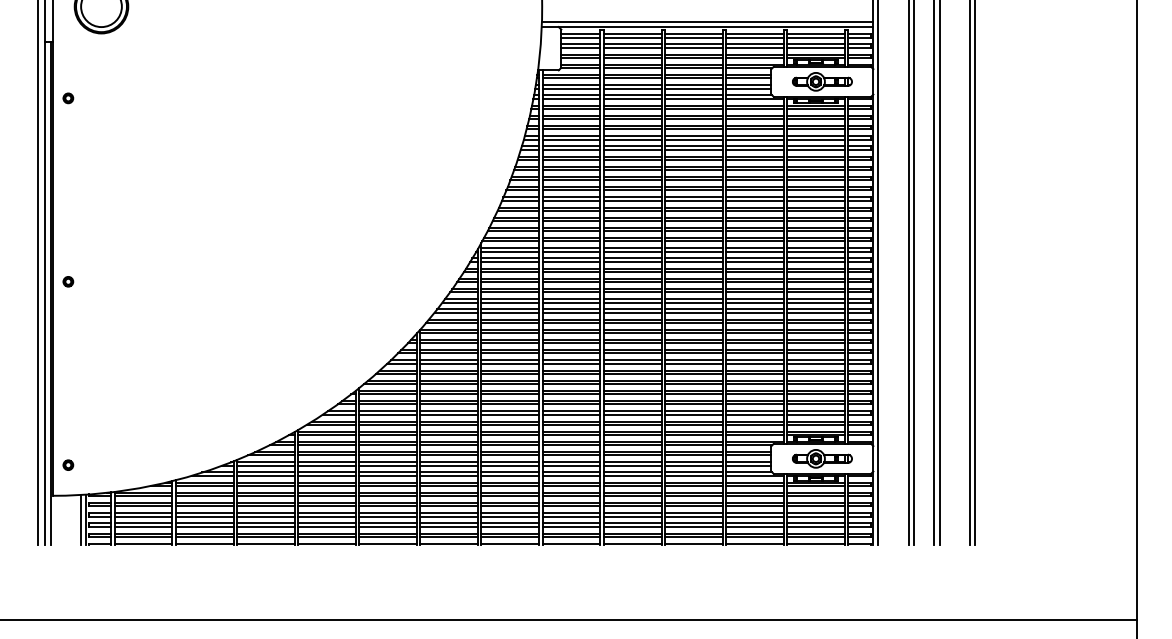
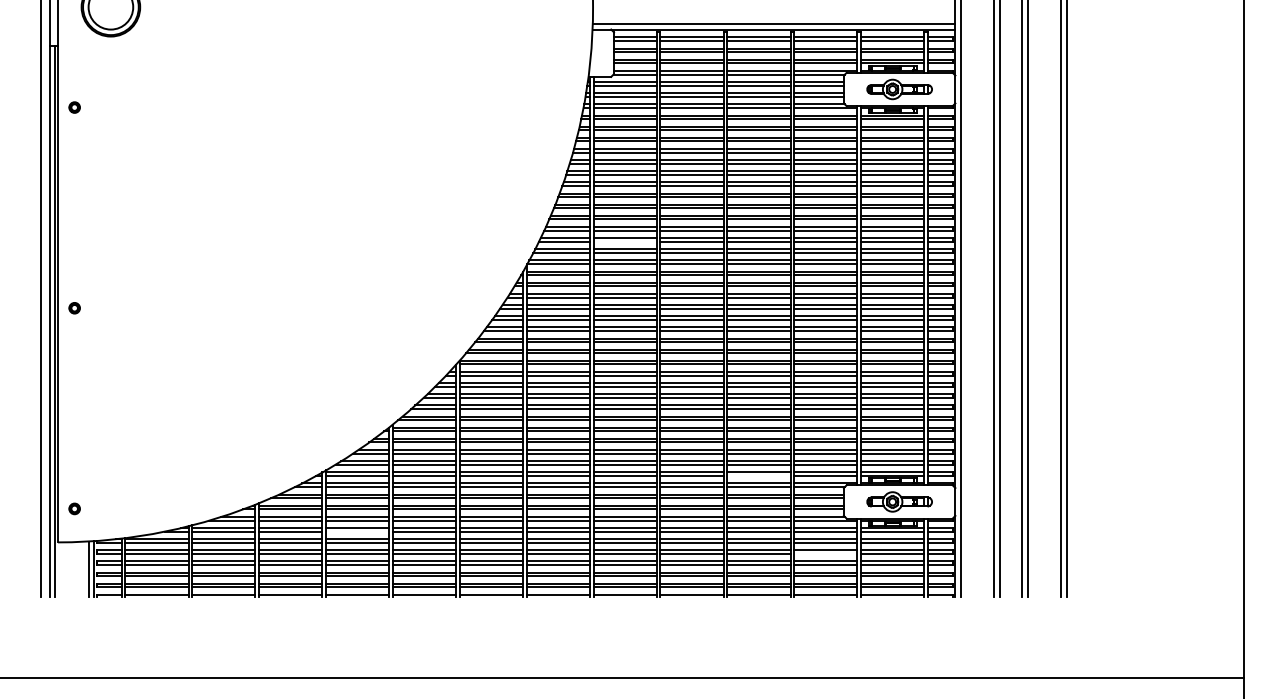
line: (570, 220) -> (624, 241), removed
line: (693, 434) -> (758, 475), removed
line: (326, 485) -> (357, 531), removed
line: (754, 505) -> (825, 553), removed

